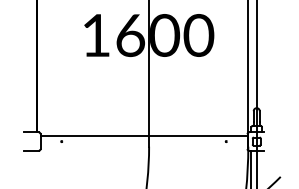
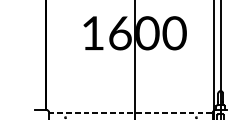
line: (144, 135) -> (131, 112), solid -> dashed

